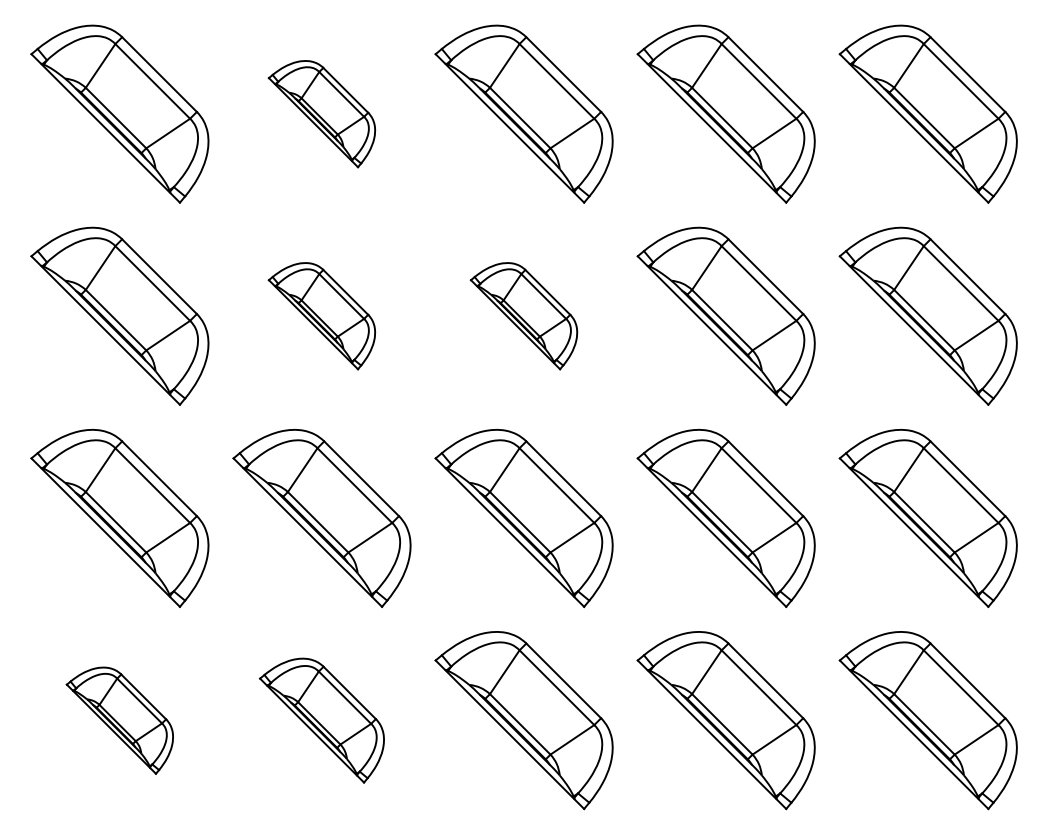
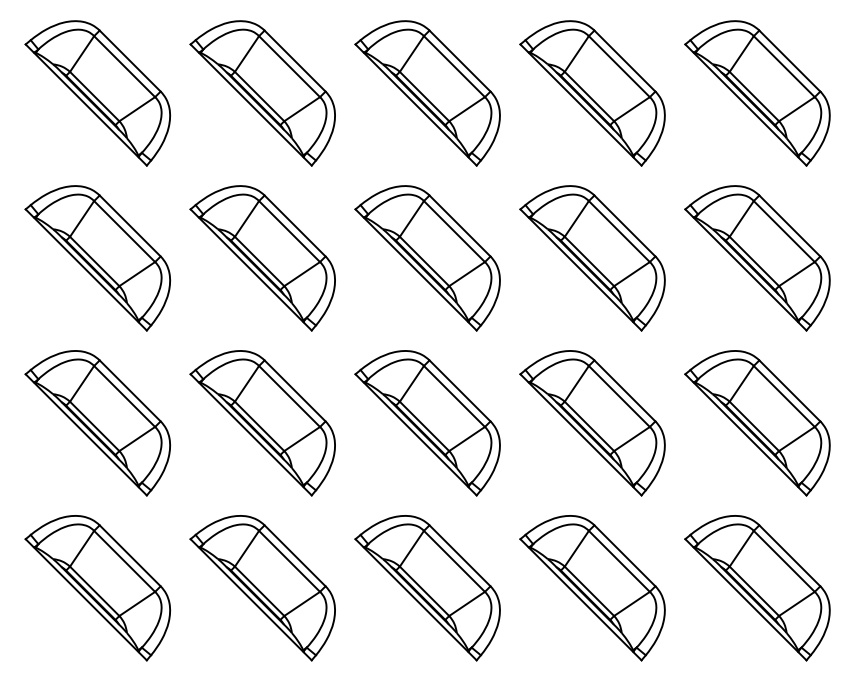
part: (321, 113) -> (262, 92), size x1.67
part: (321, 315) -> (262, 257), size x1.67
part: (523, 315) -> (427, 257), size x1.67
part: (119, 720) -> (97, 588), size x1.67
part: (321, 720) -> (262, 588), size x1.43

